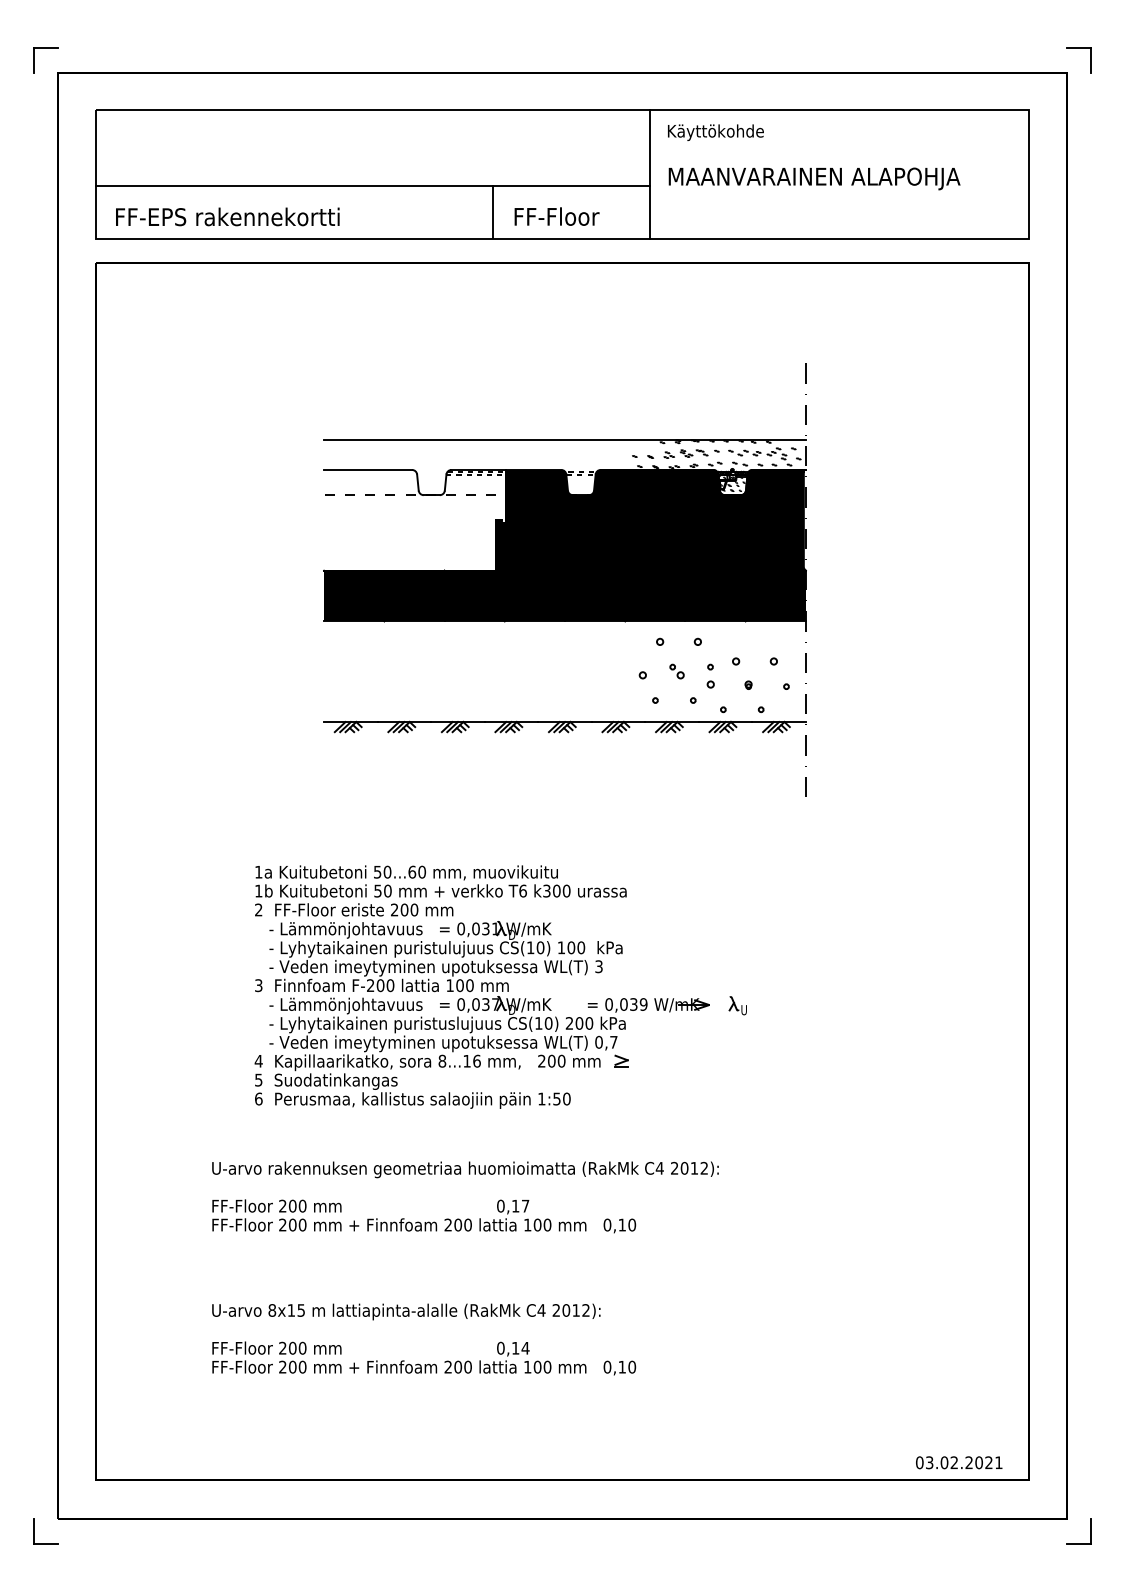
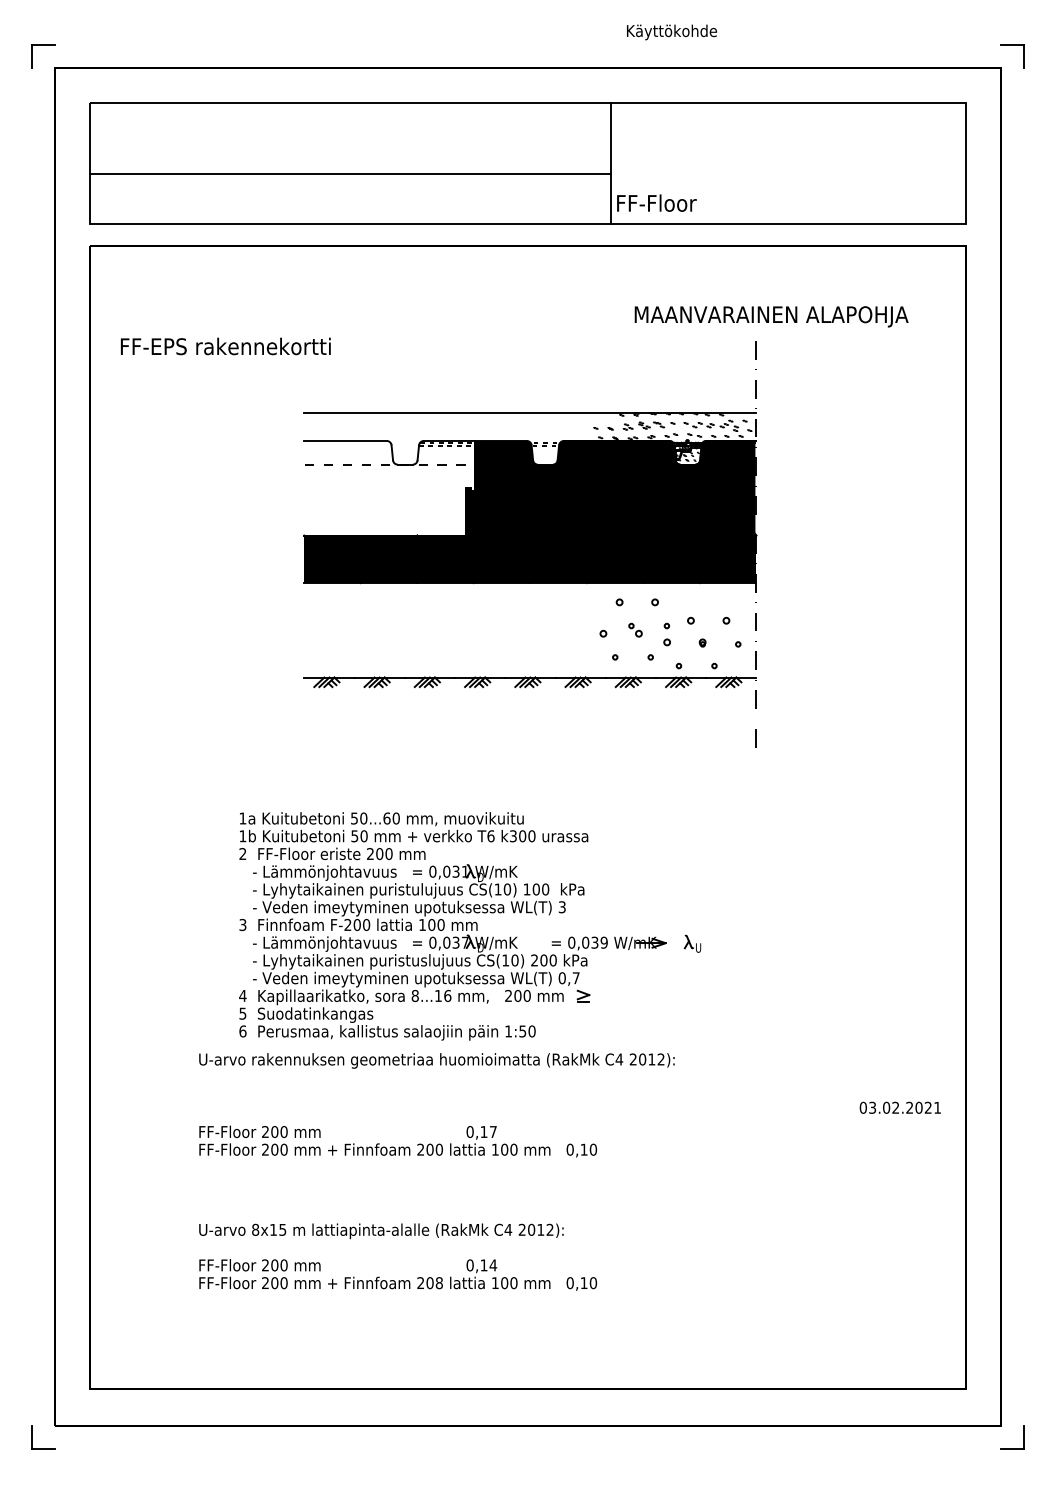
text: (715, 132) -> (671, 32), moved
text: (814, 178) -> (771, 316), moved
line: (492, 211) -> (462, 198), removed
text: (556, 215) -> (656, 202), moved
text: (227, 216) -> (225, 346), moved
text: (465, 1169) -> (436, 1060), moved
text: (467, 1366) -> (438, 1282), 200 -> 208
text: (958, 1462) -> (899, 1107), moved

